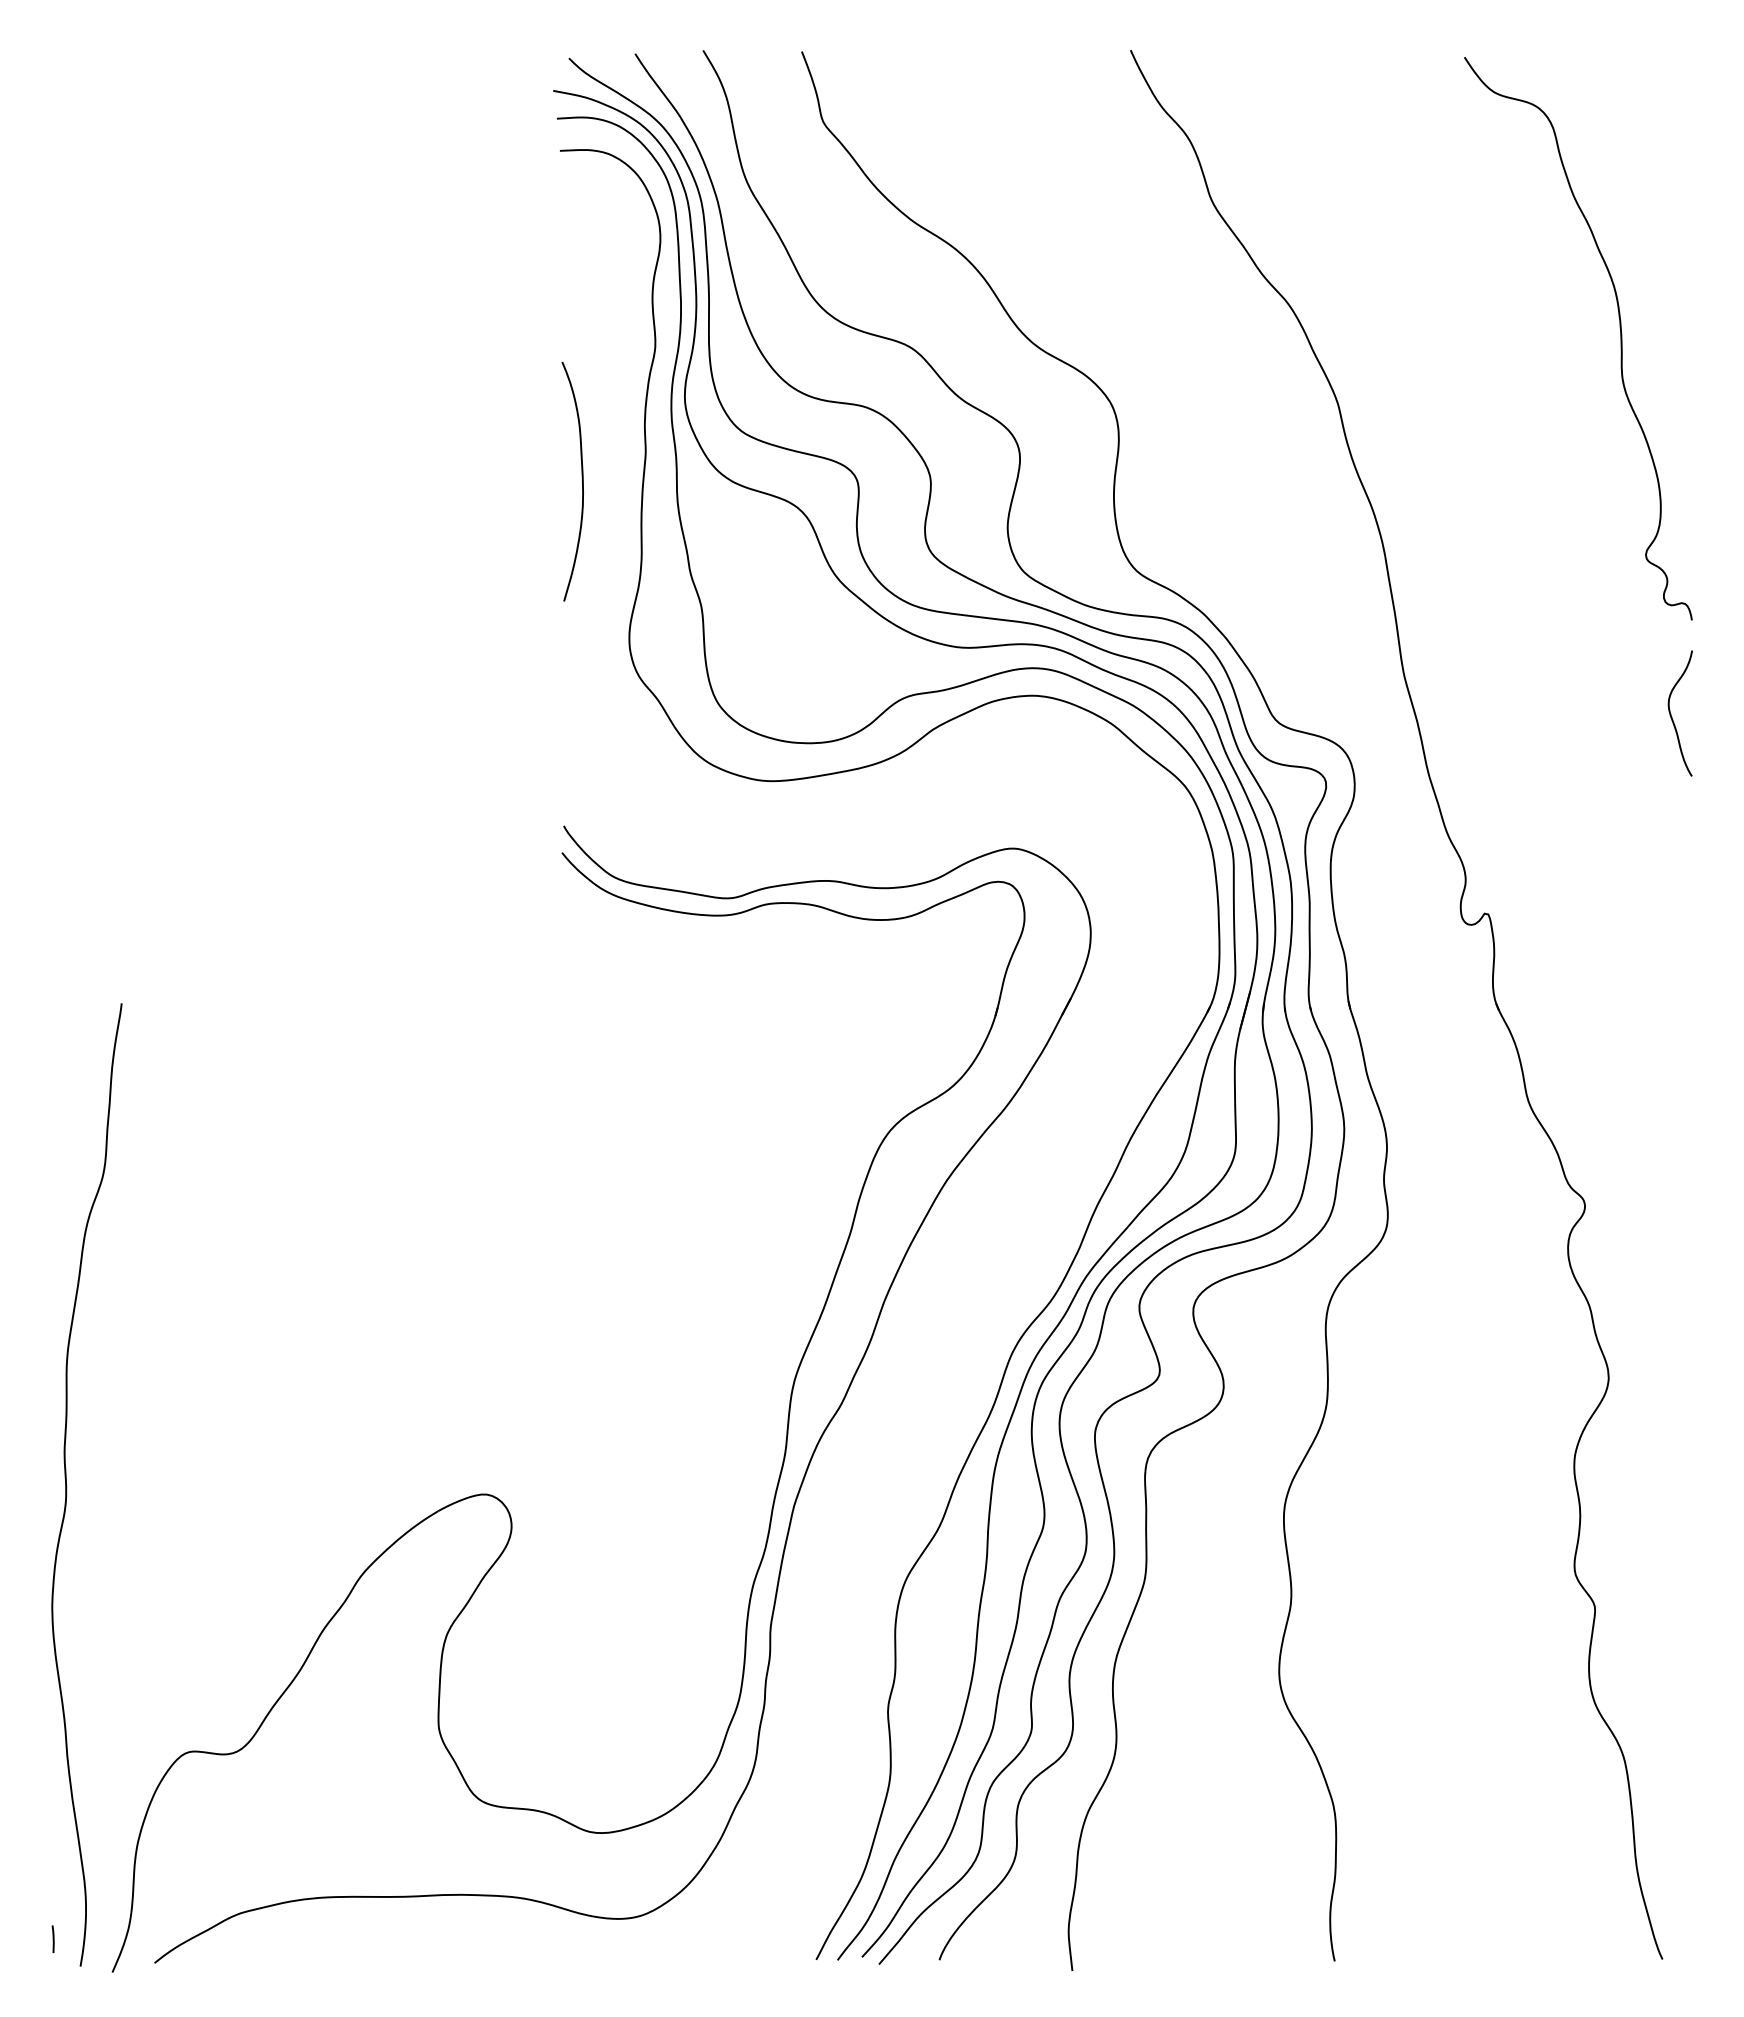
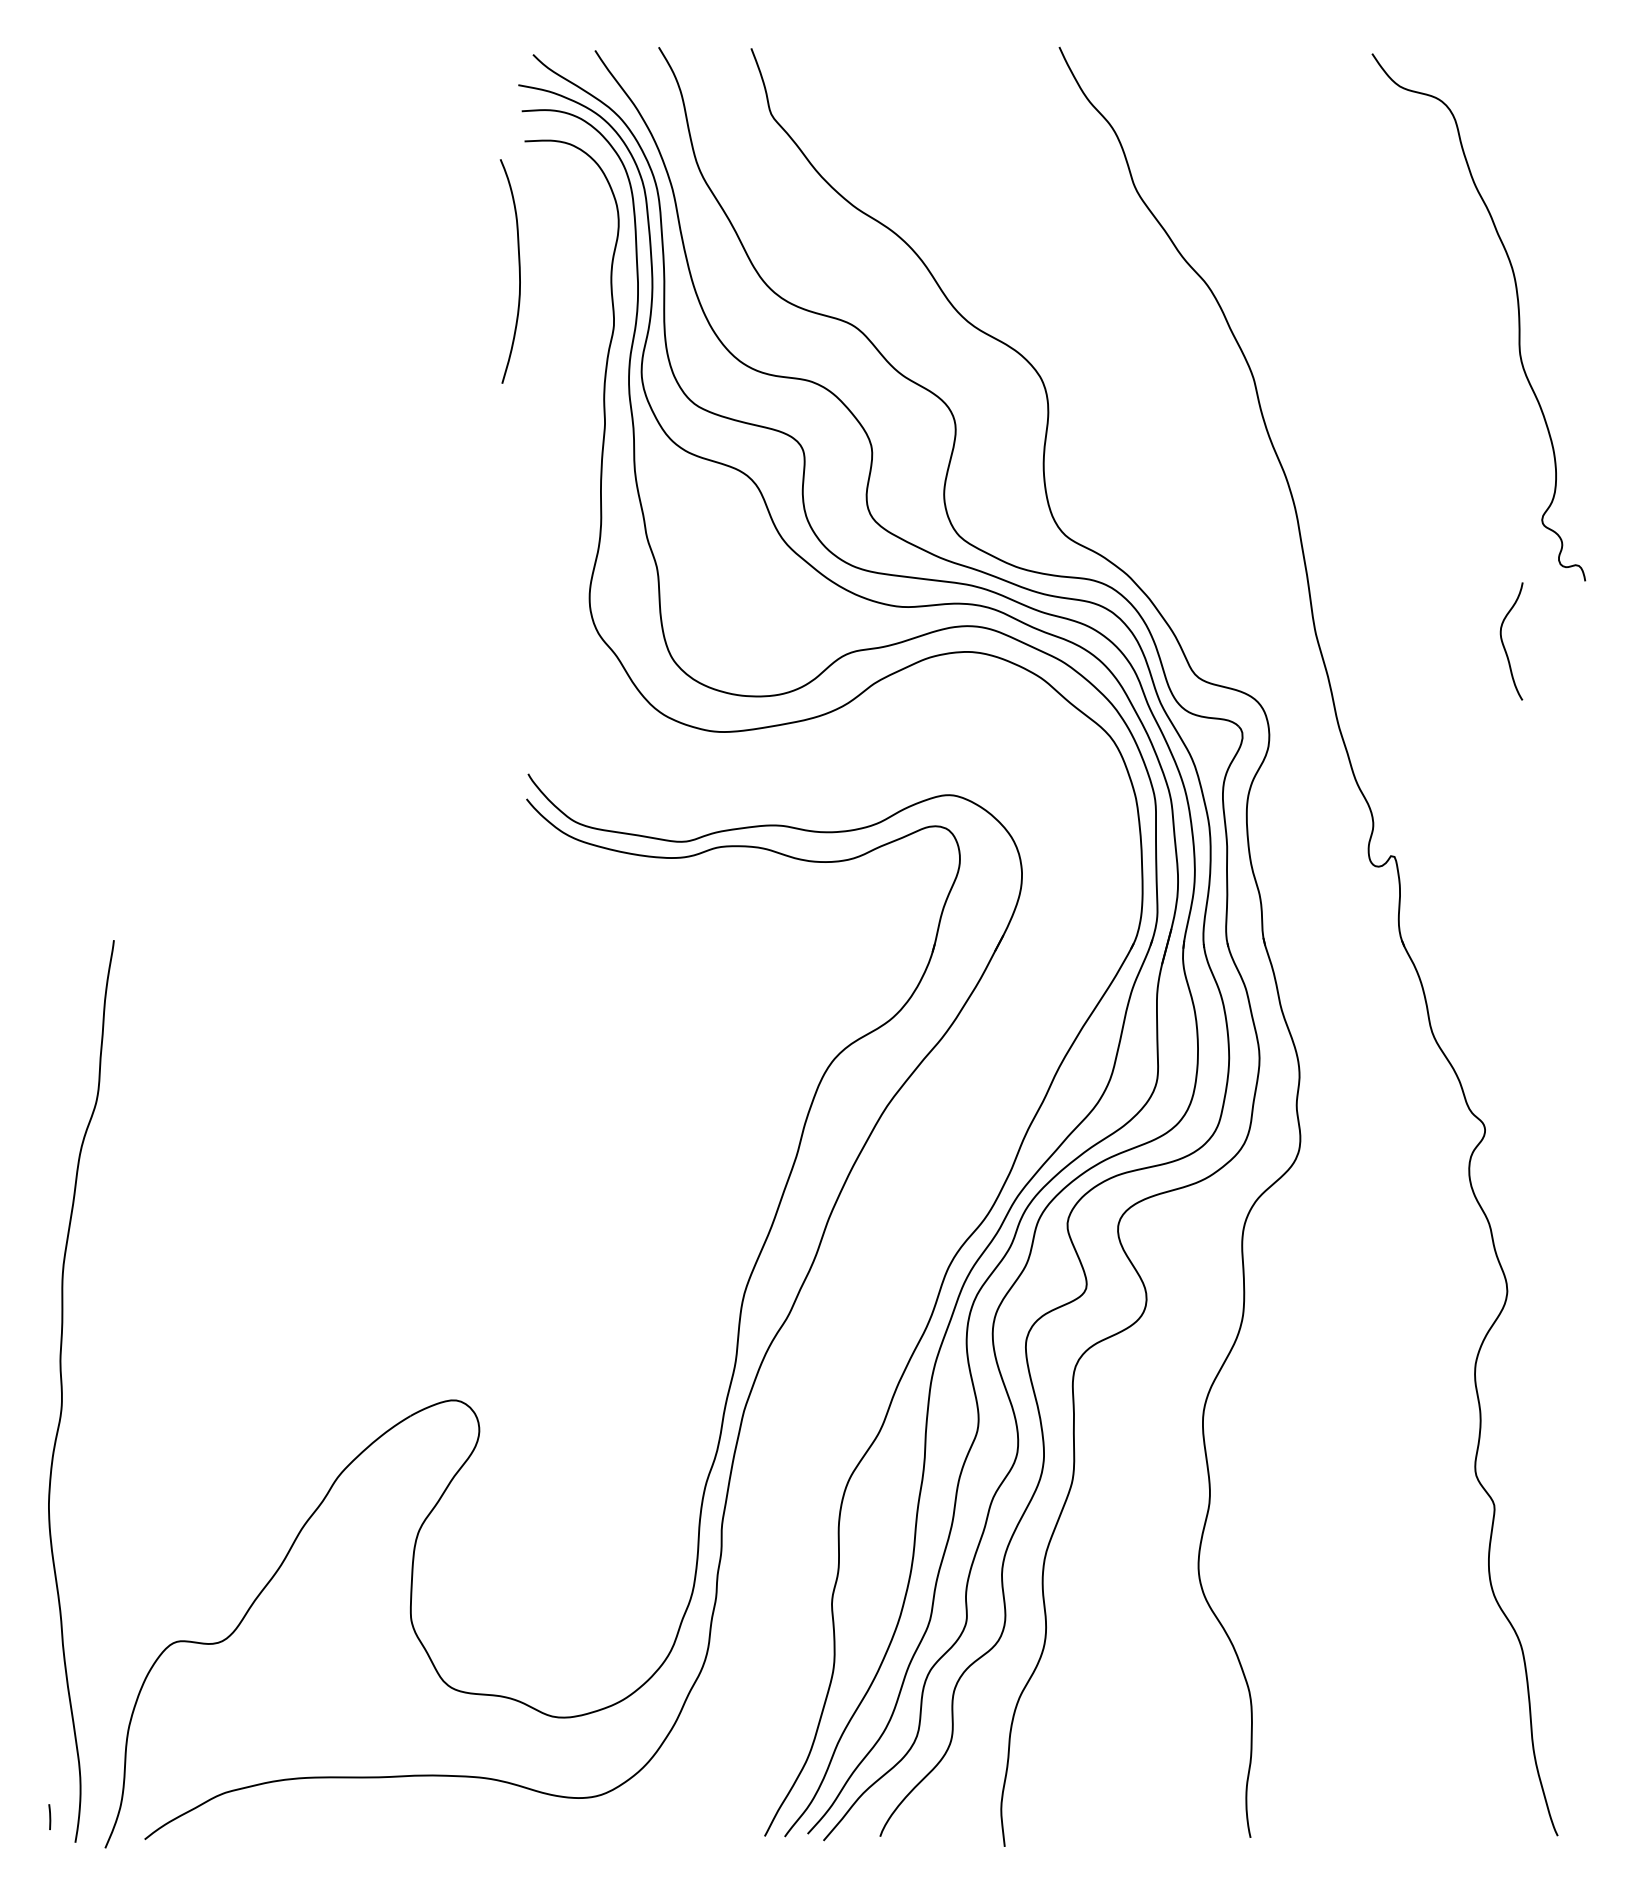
curve: (581, 479) -> (518, 269), moved
curve: (1671, 713) -> (1503, 641), moved

